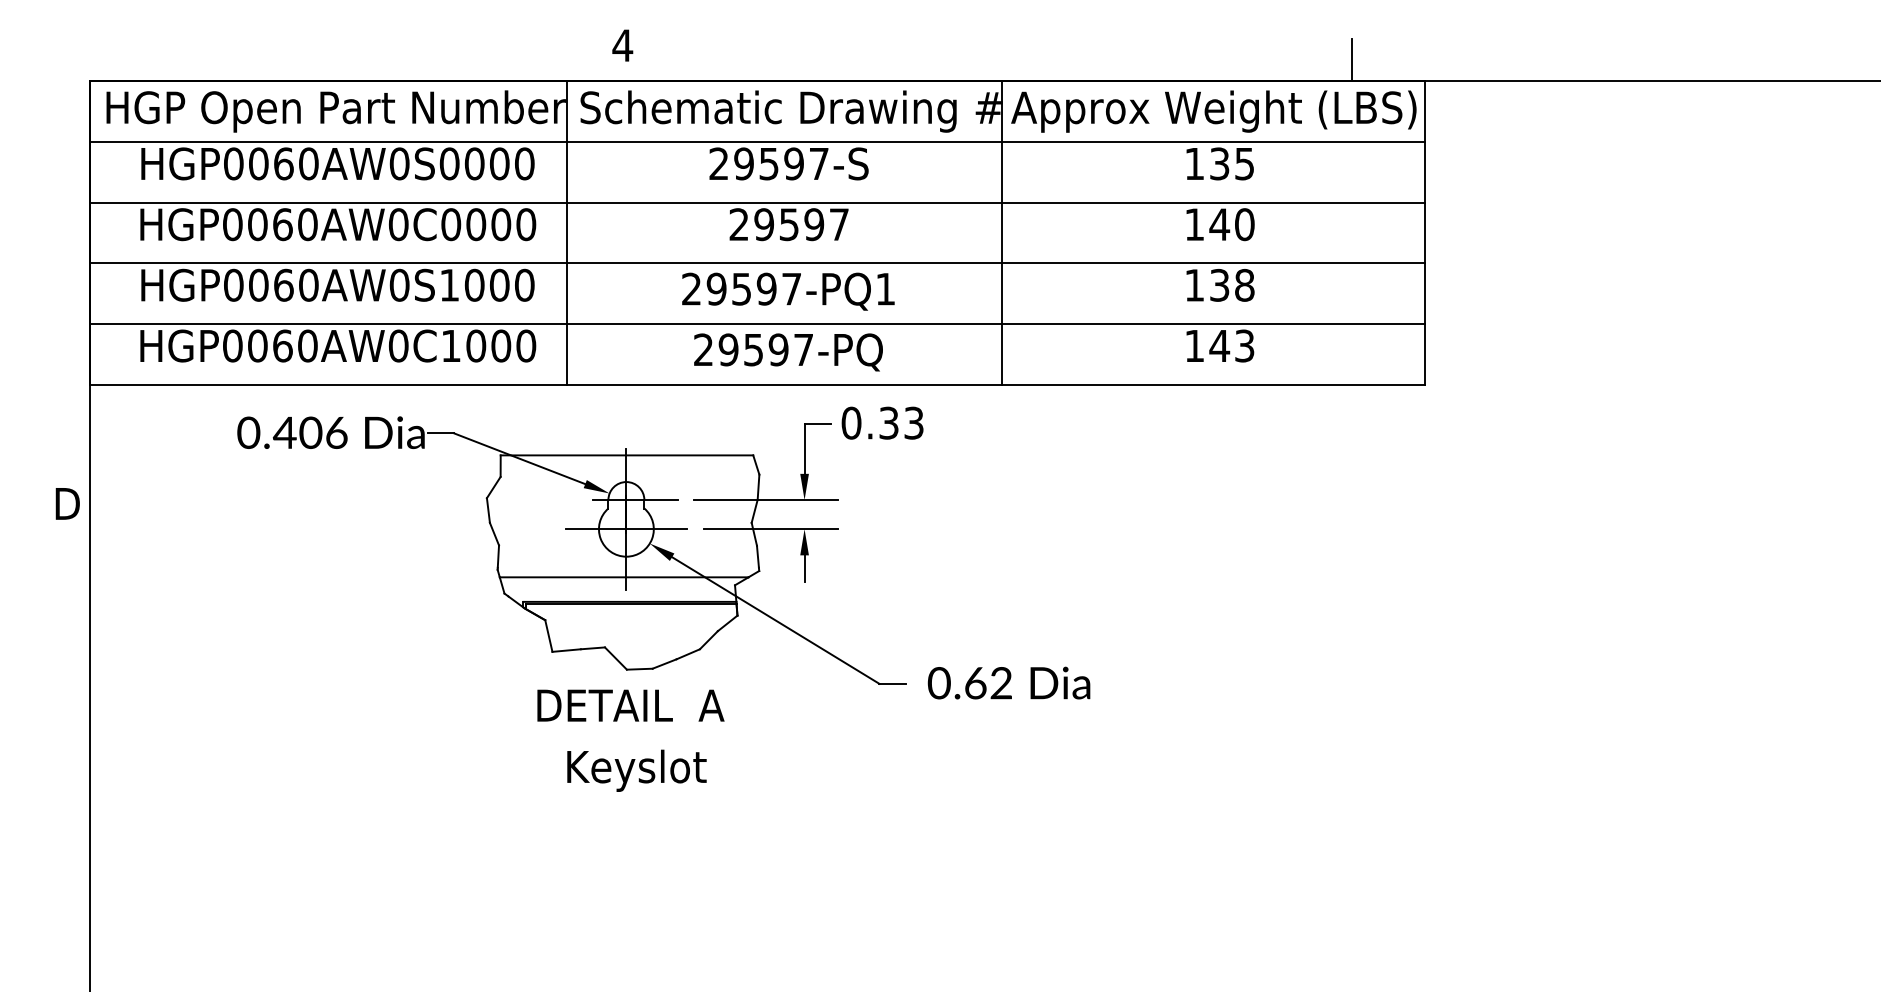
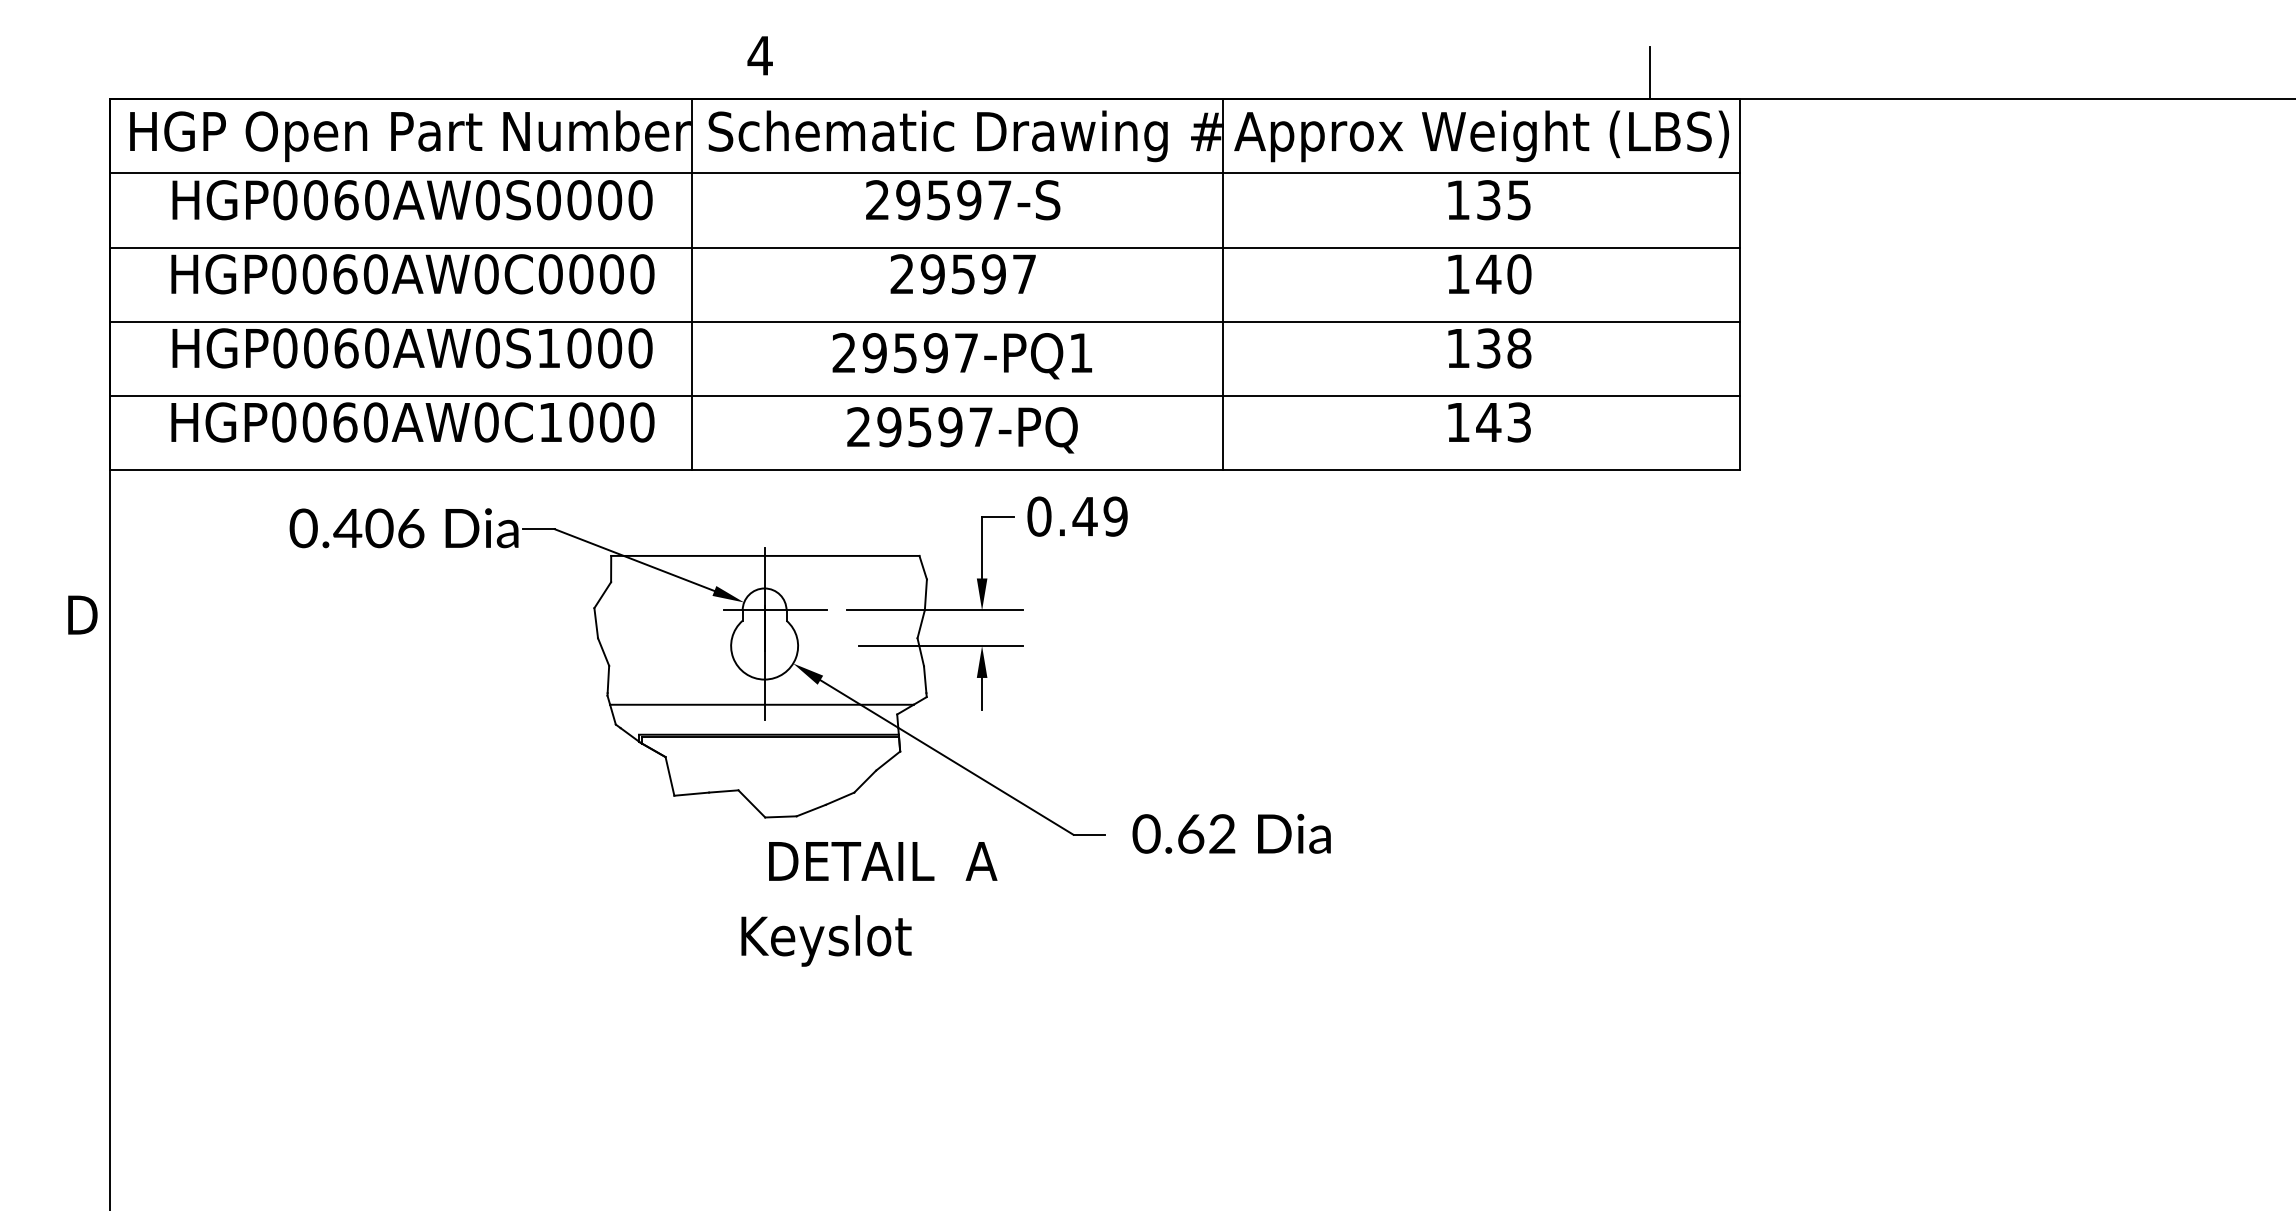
text: (900, 423) -> (1099, 516), 0.33 -> 0.49
line: (626, 529) -> (764, 646), removed
text: (631, 705) -> (883, 861), moved
text: (636, 770) -> (826, 940), moved

